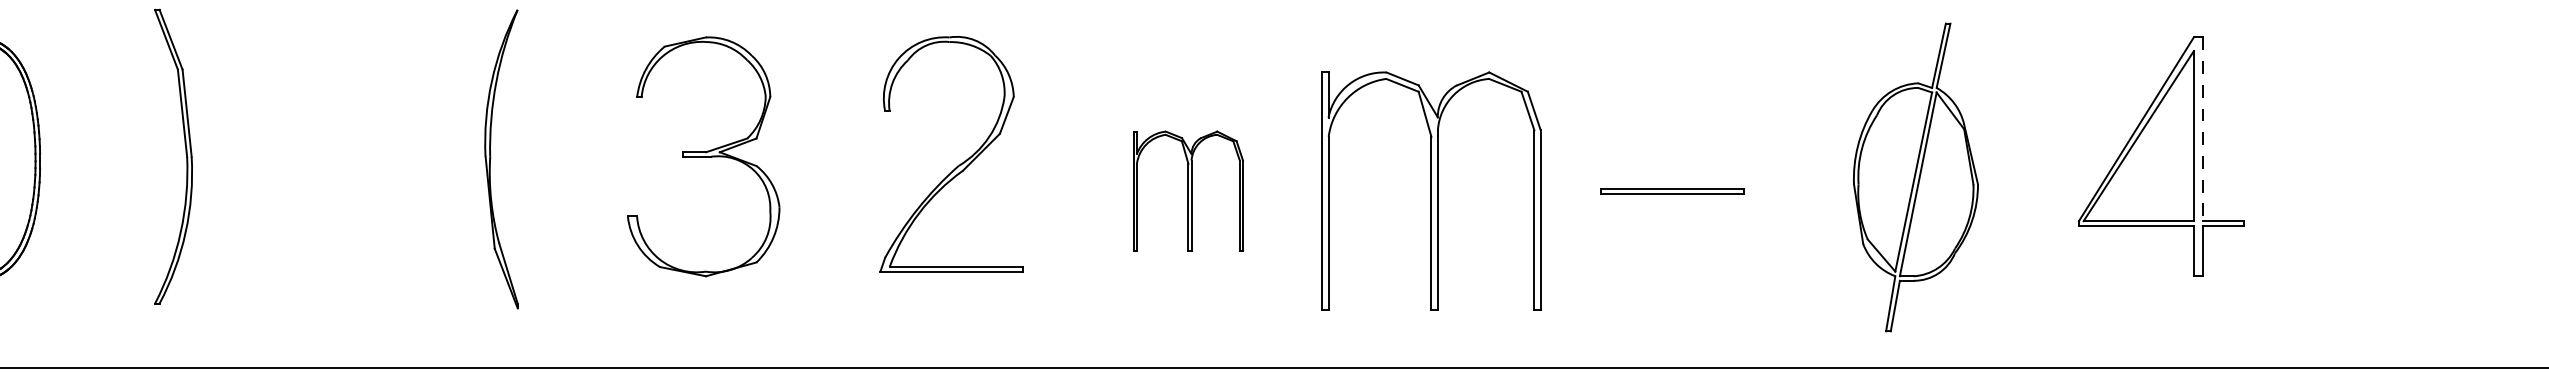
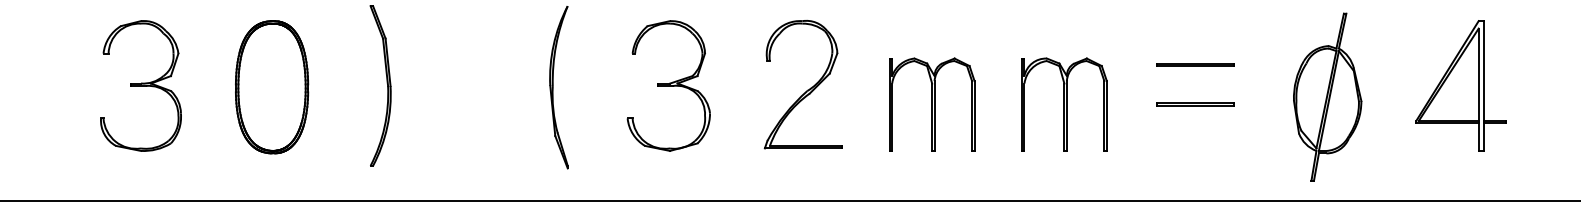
line: (1672, 117) -> (1195, 64), added
line: (2202, 130) -> (1483, 71), dashed -> solid
part: (1188, 190) -> (932, 104), size x1.43
part: (1431, 190) -> (1064, 104), size x0.71

